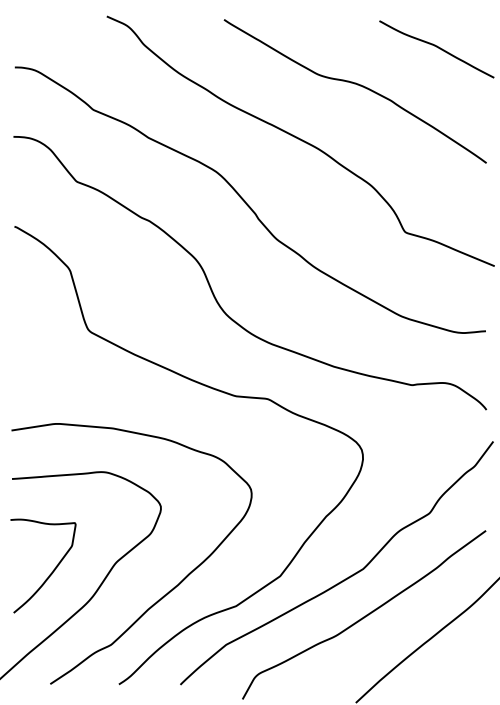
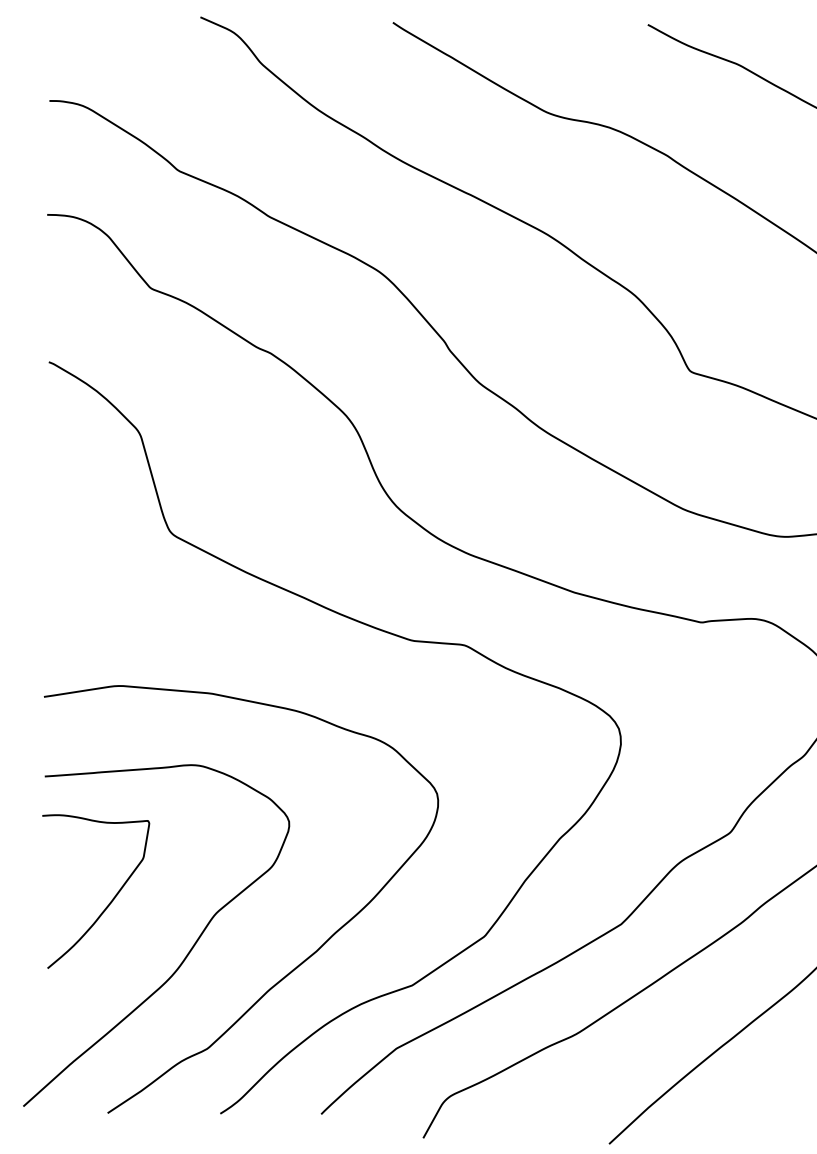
curve: (52, 570) -> (111, 898), moved

